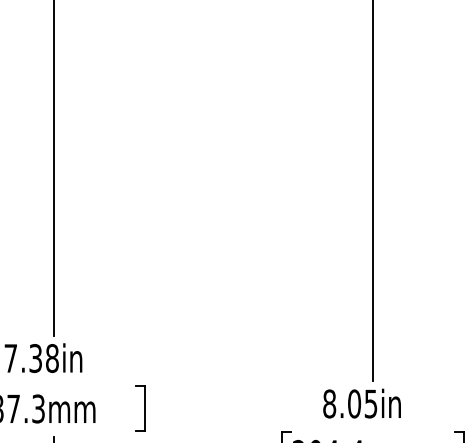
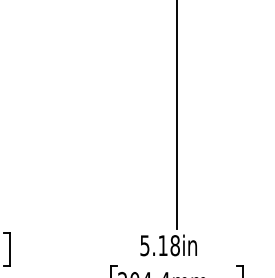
text: (350, 403) -> (160, 245), 8.05in -> 5.18in

